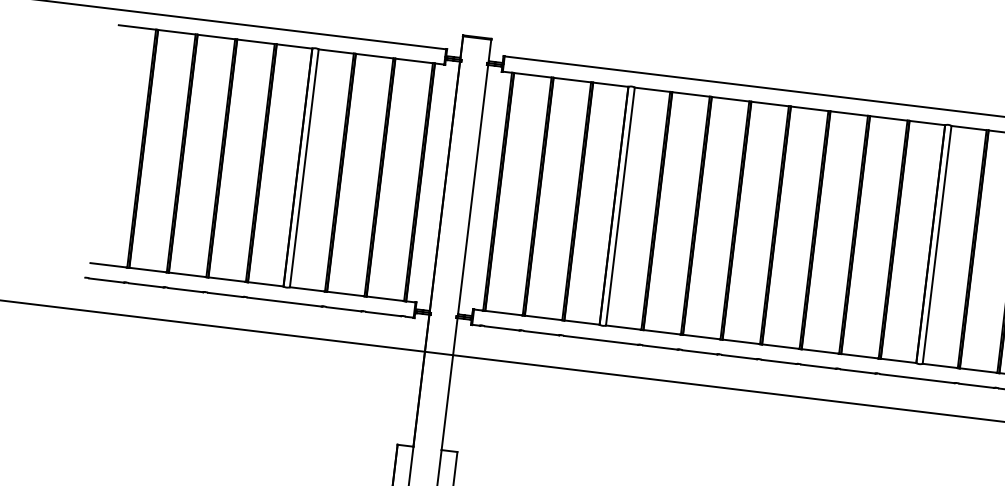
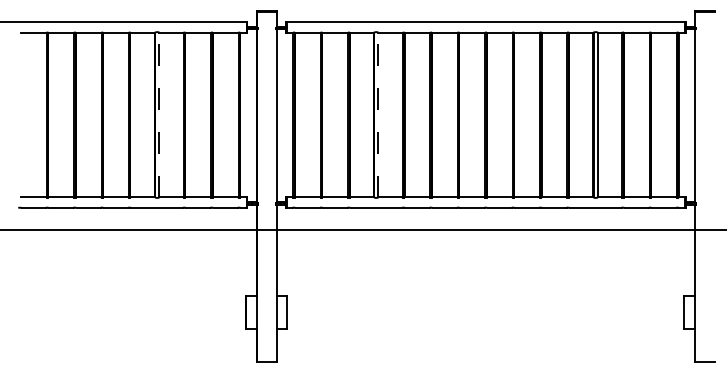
line: (304, 167) -> (159, 114), solid -> dashed
line: (620, 205) -> (378, 114), solid -> dashed

